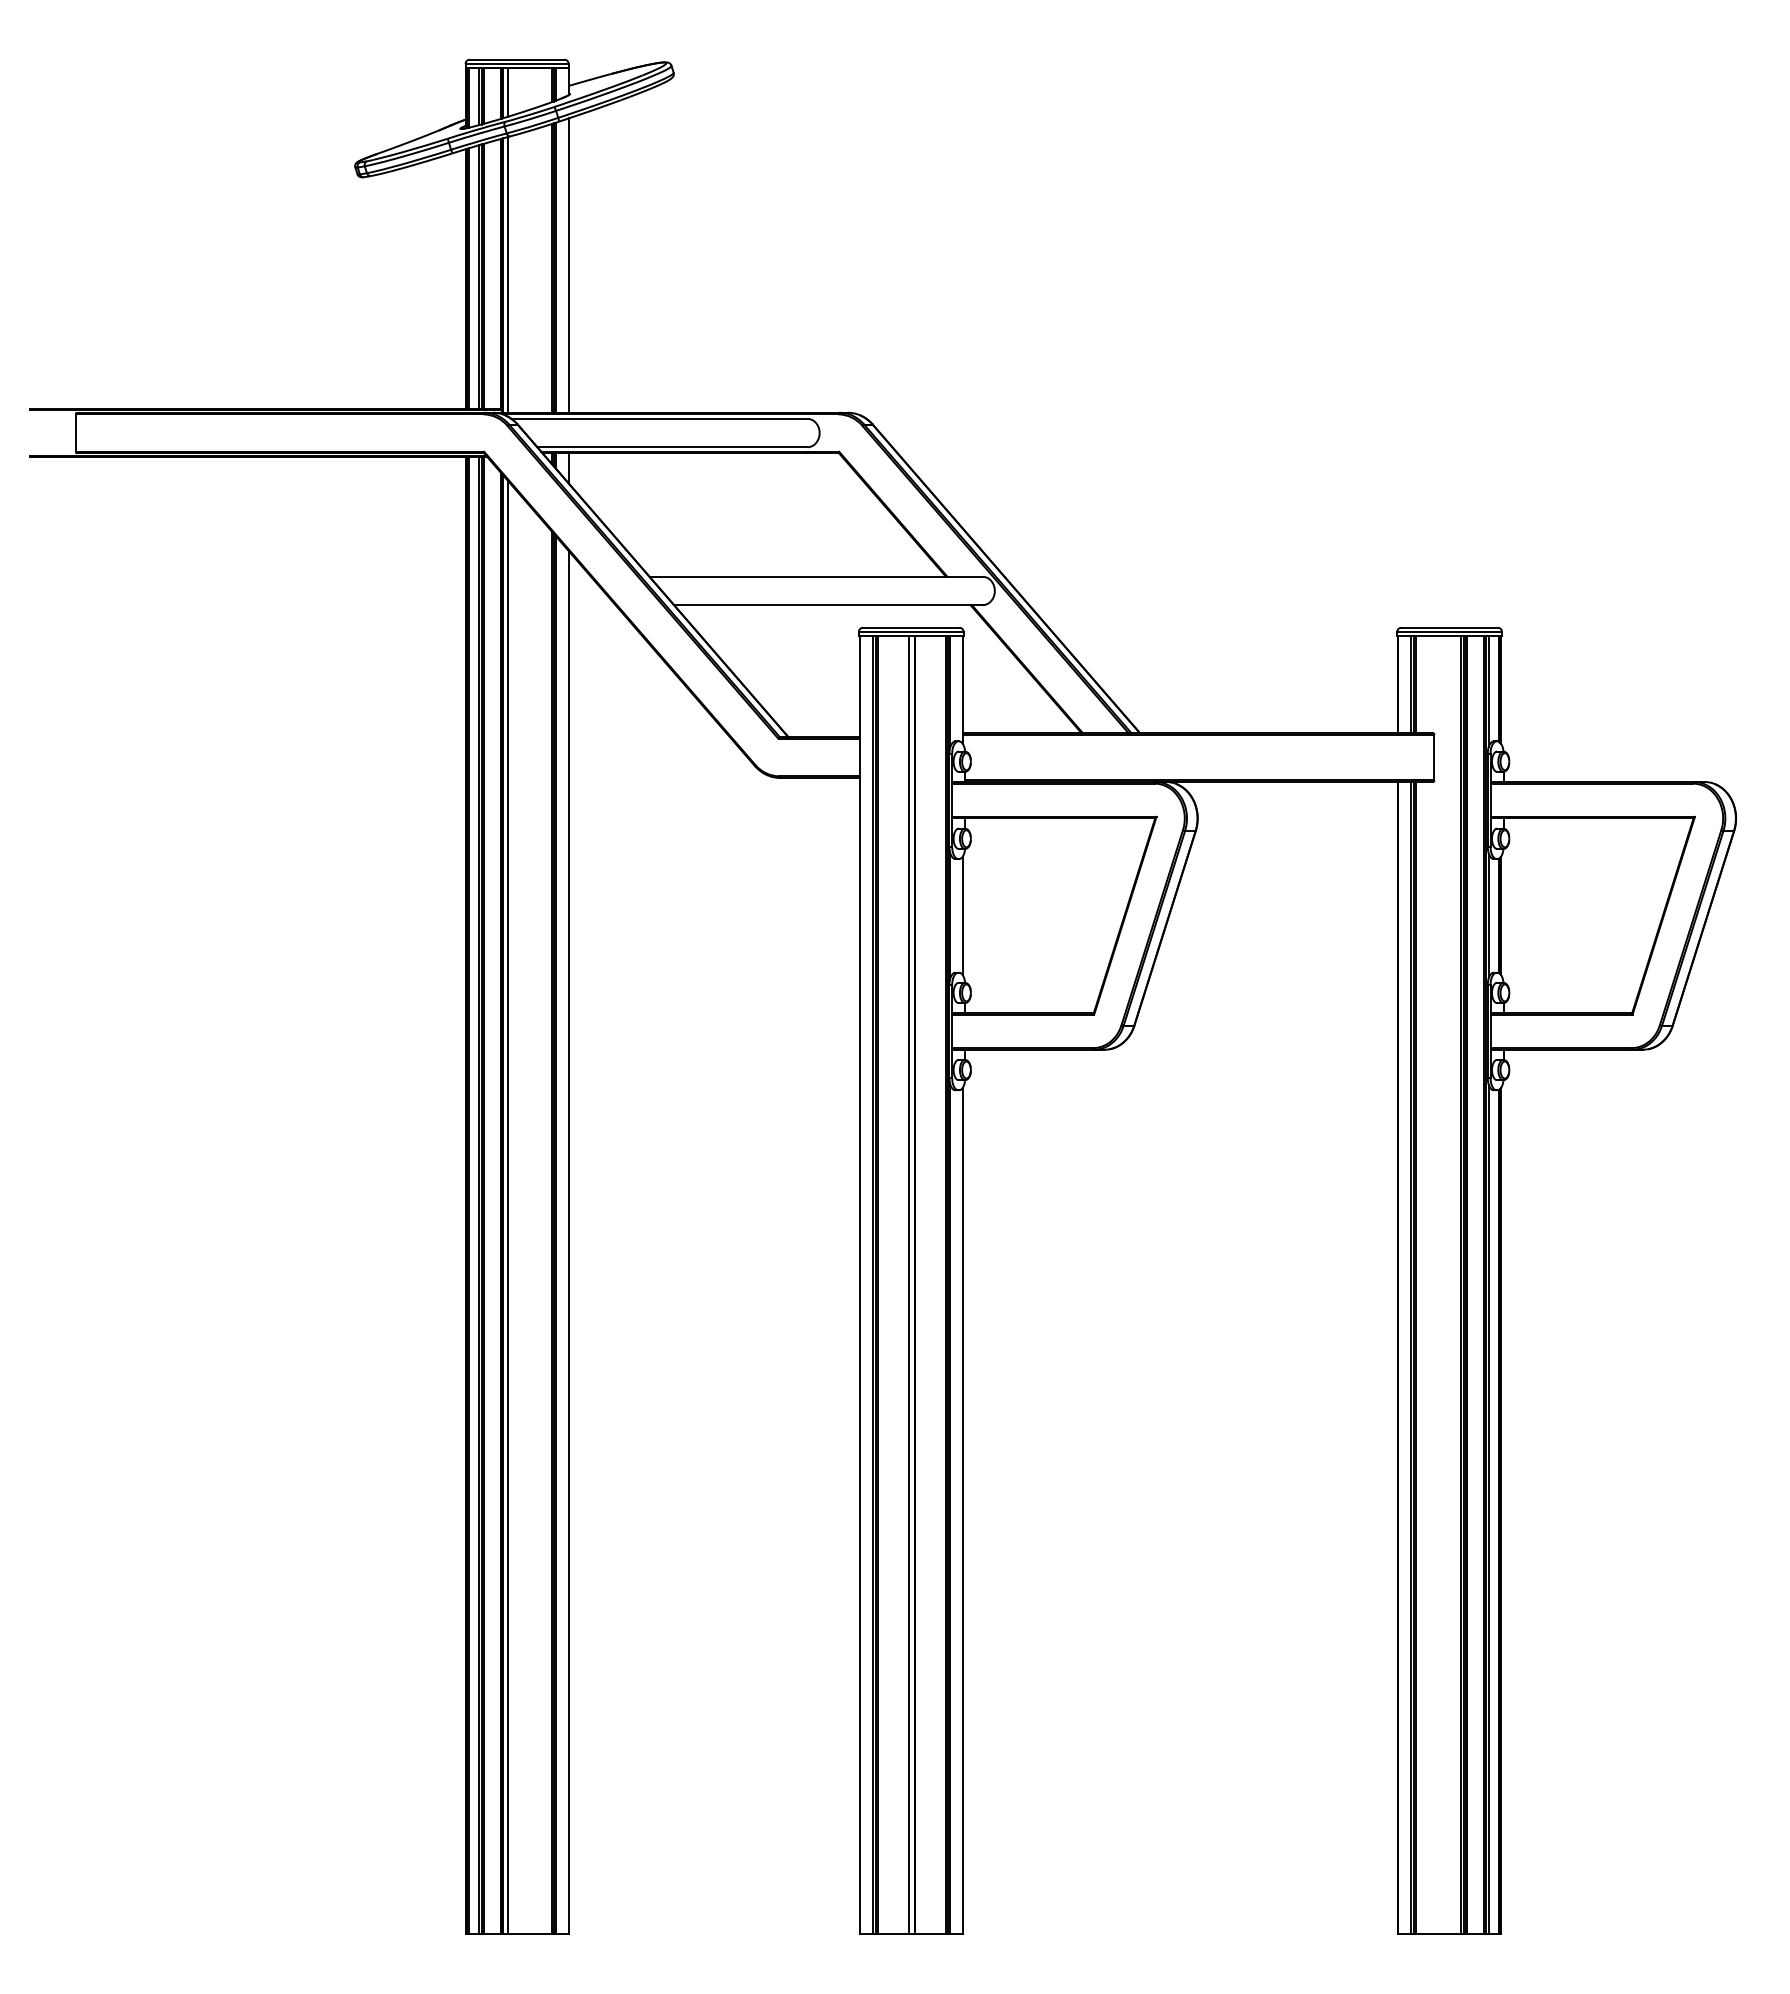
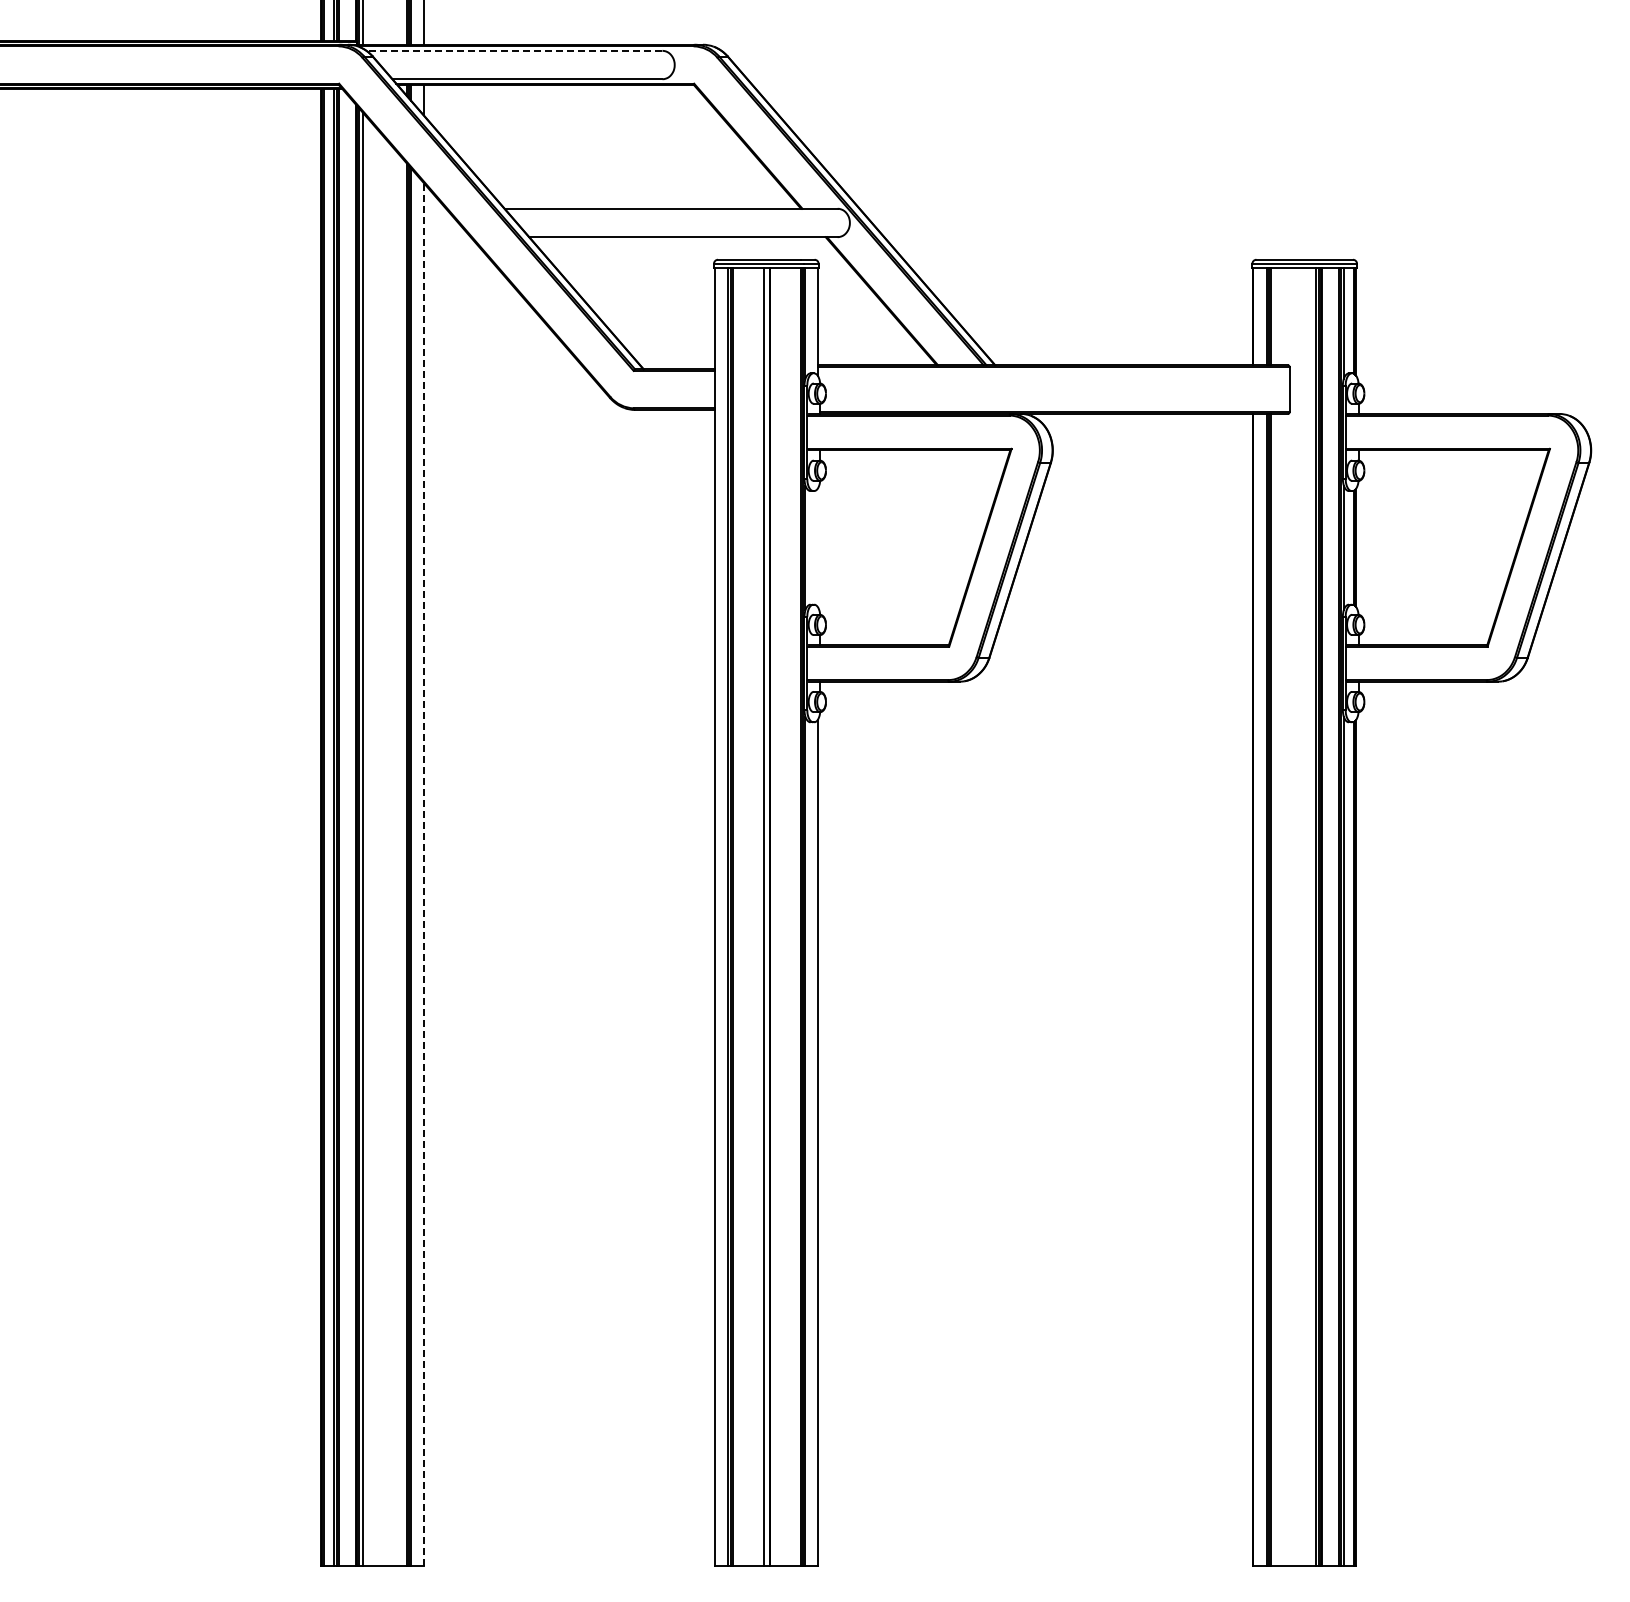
line: (659, 418) -> (514, 50), solid -> dashed
line: (962, 915) -> (817, 547), removed
line: (568, 1242) -> (423, 874), solid -> dashed

